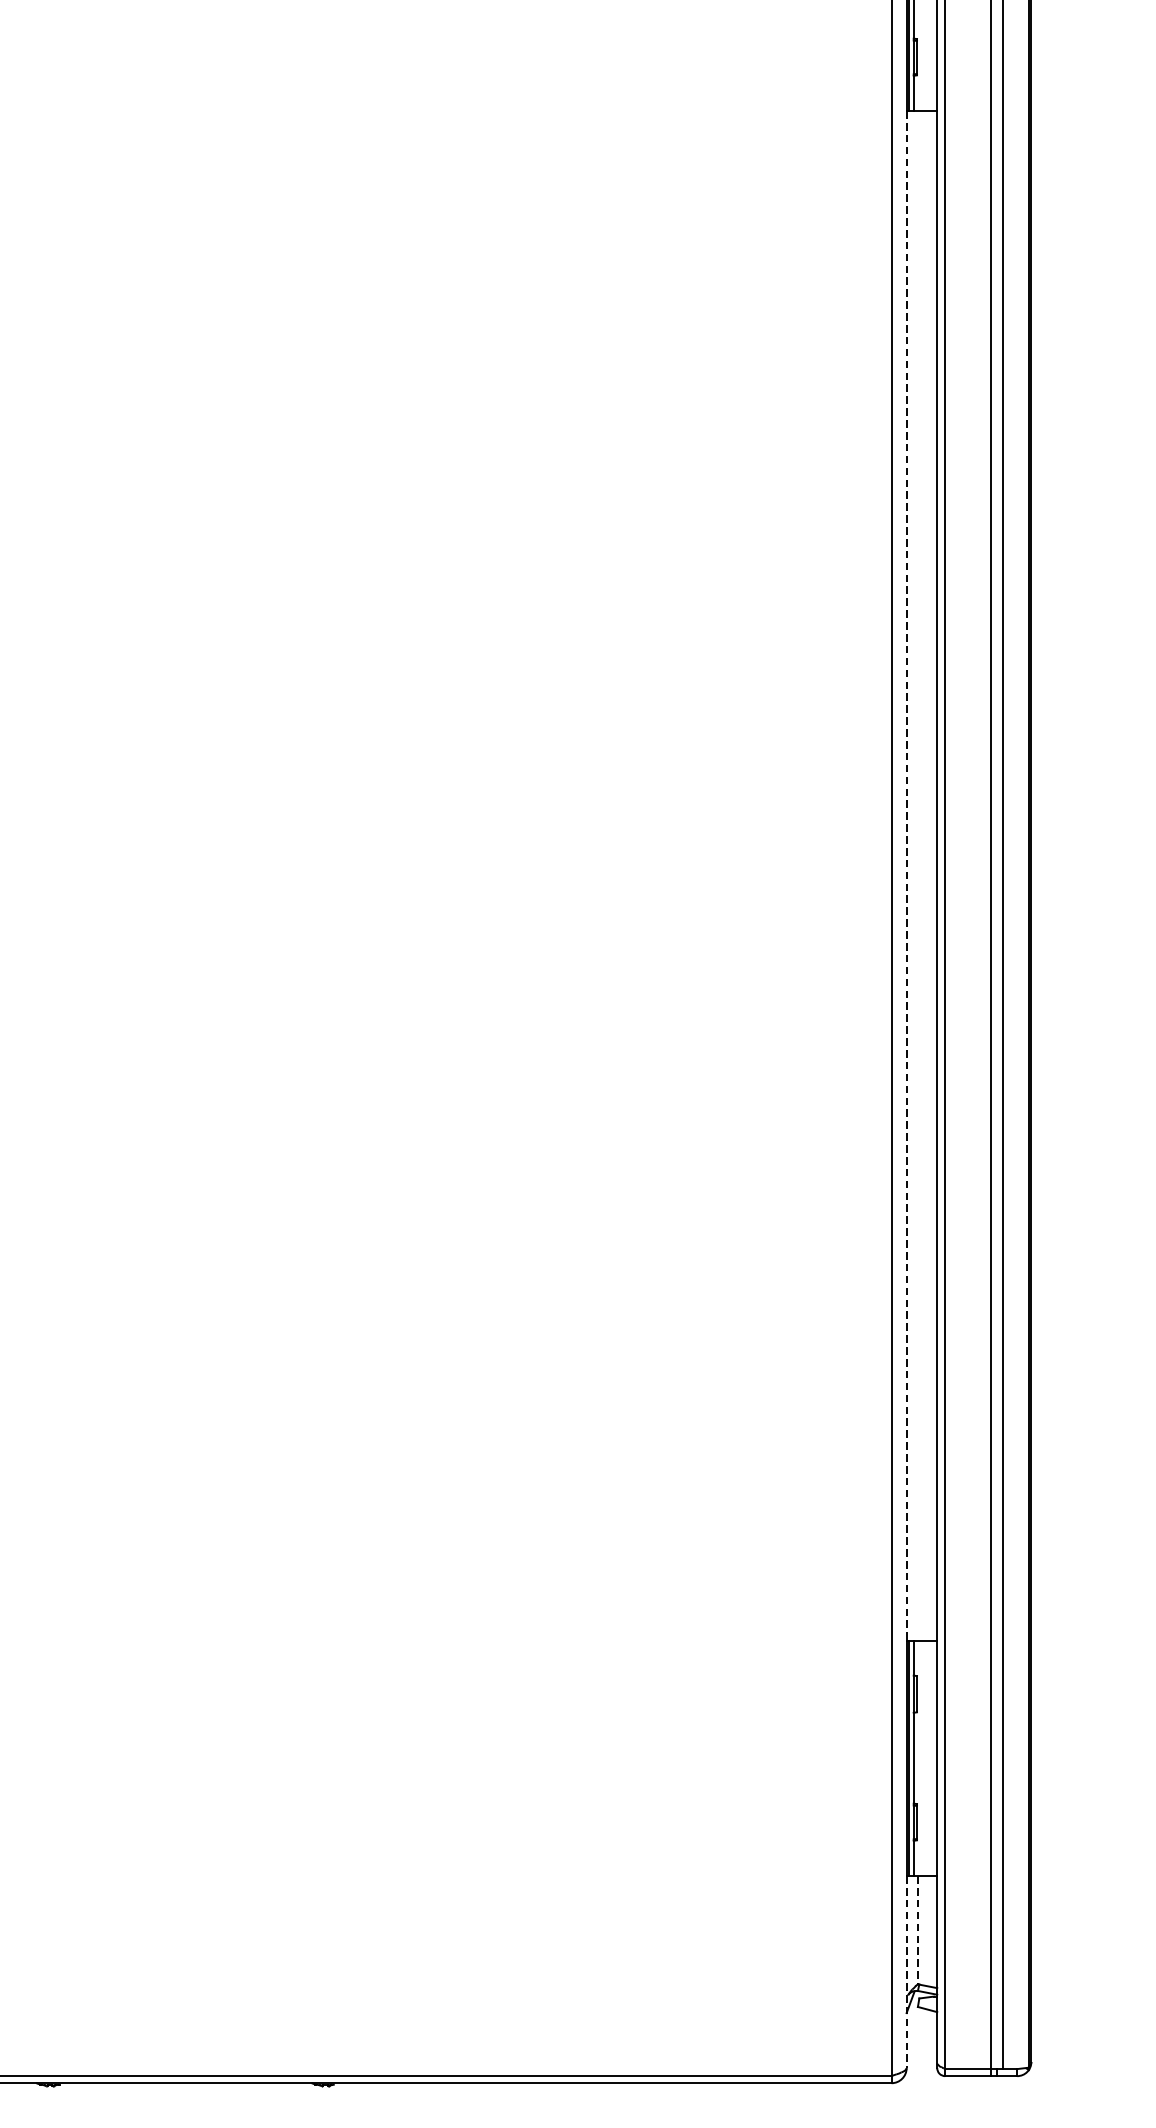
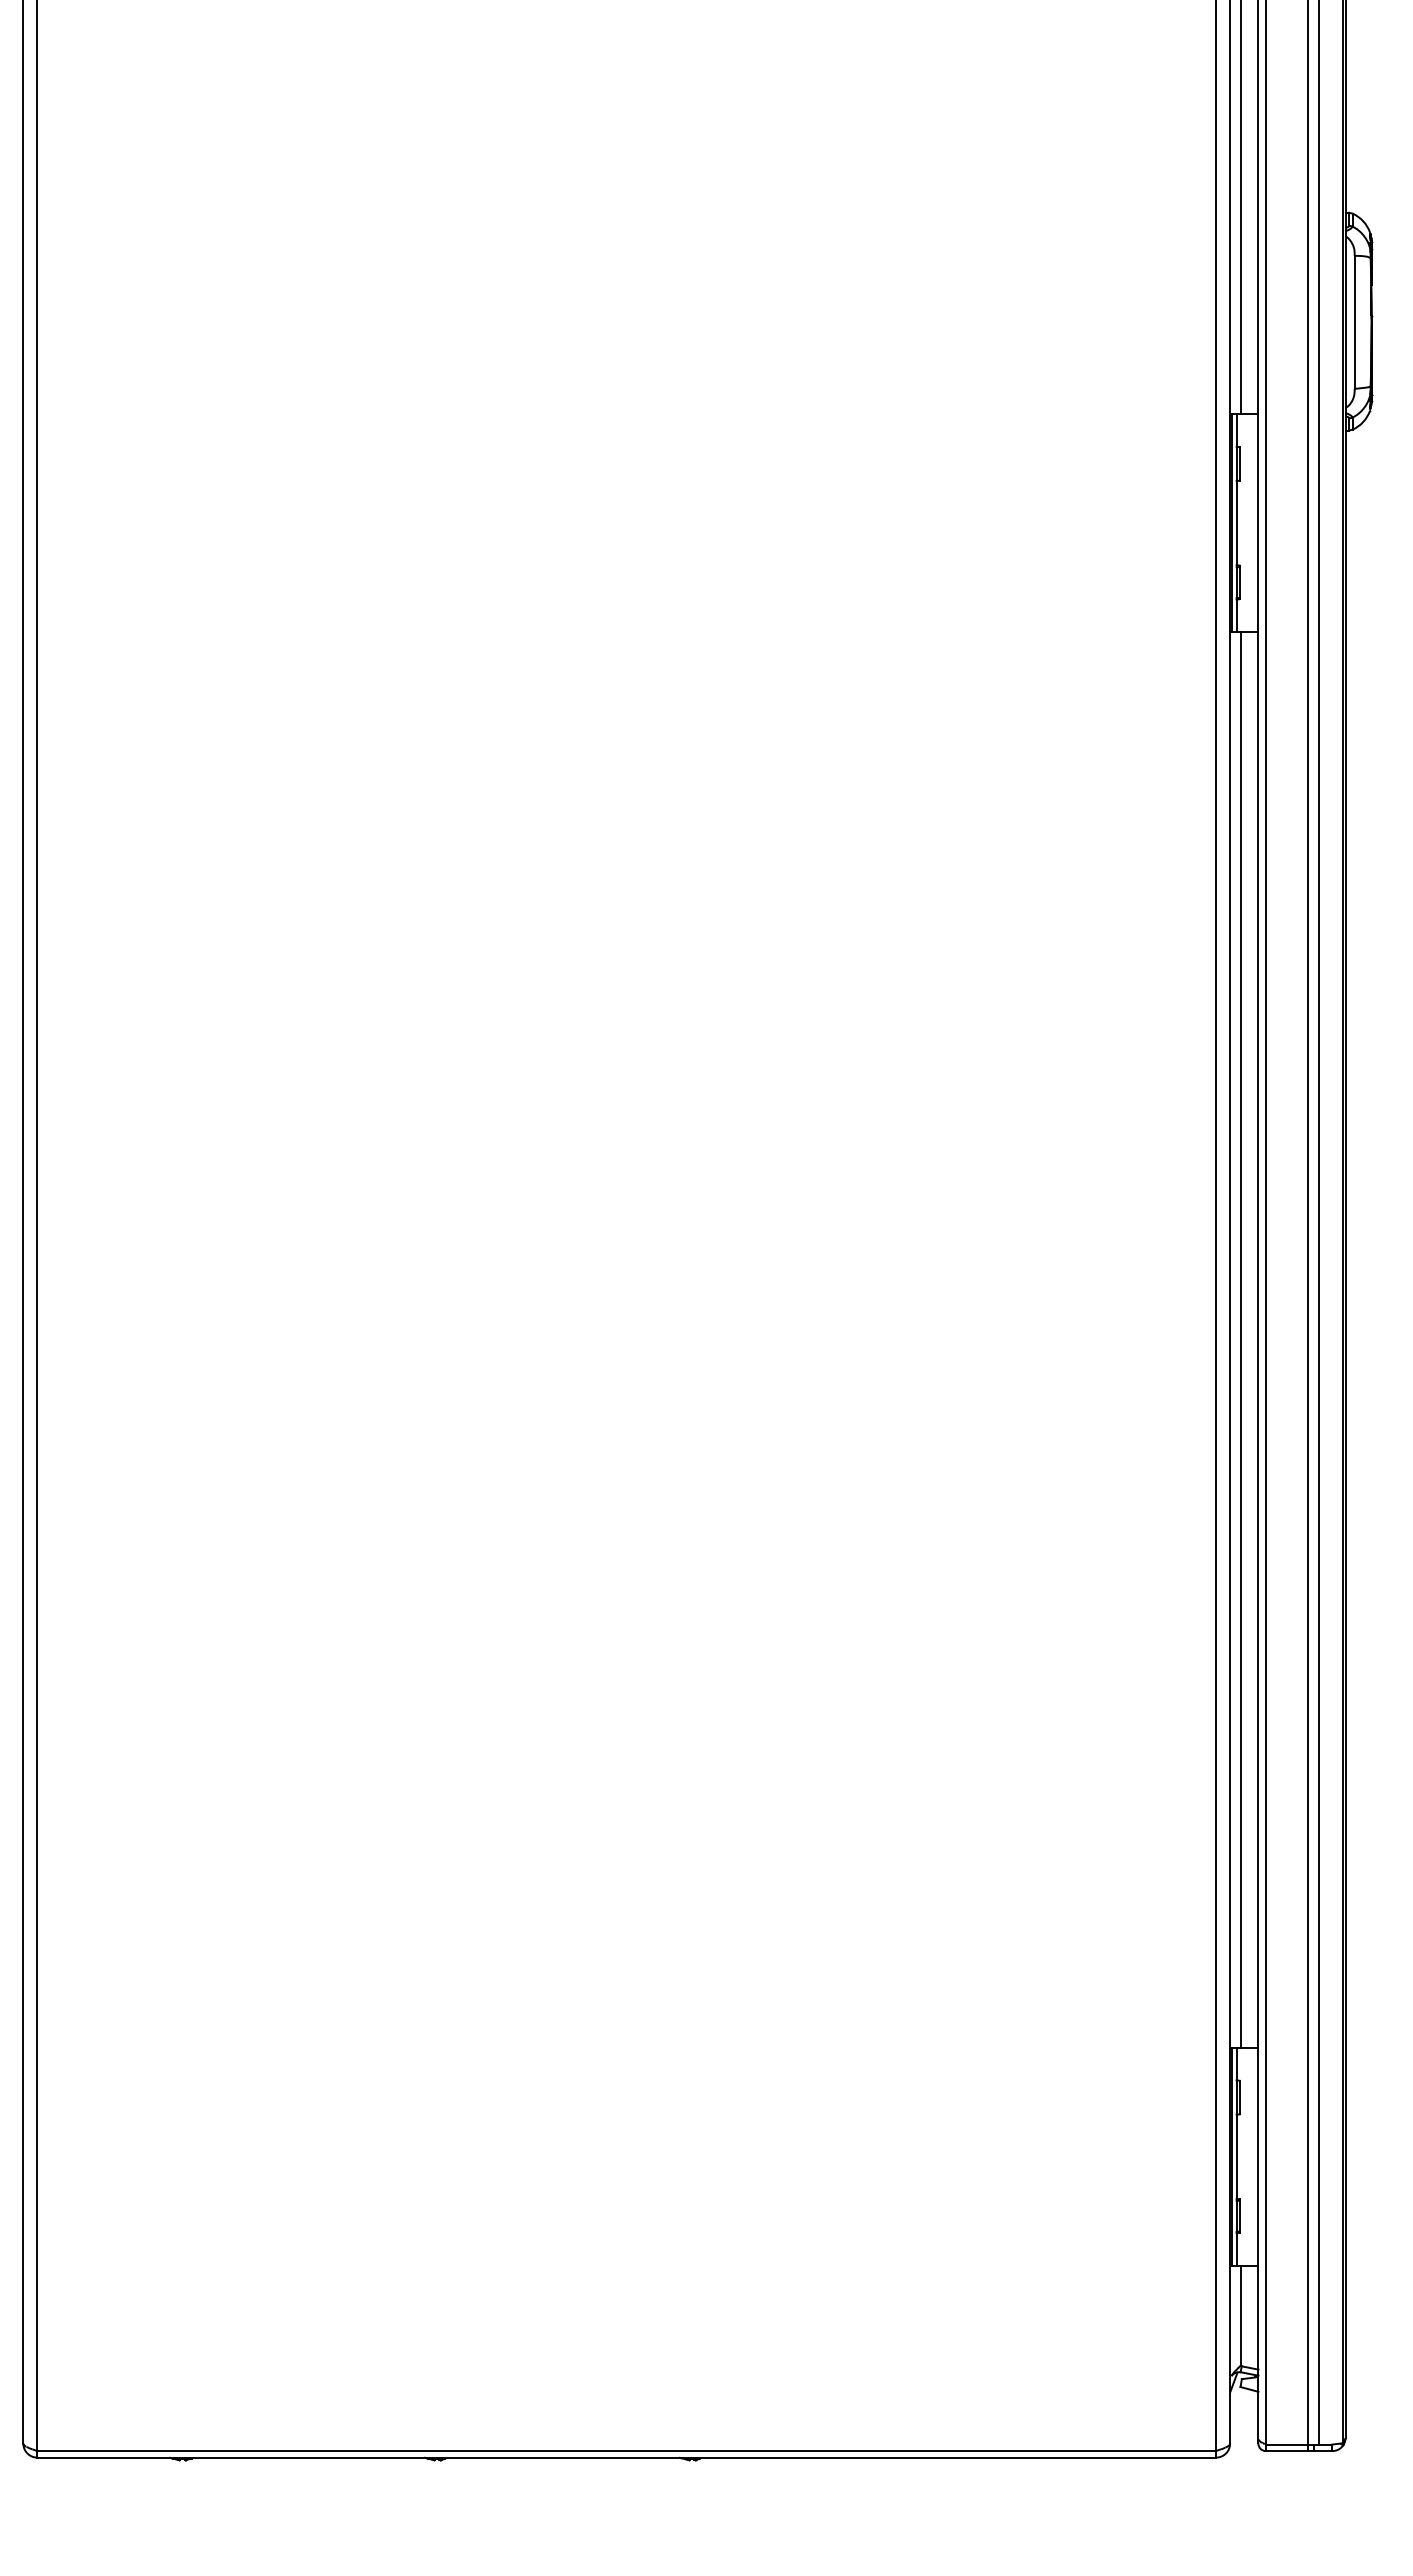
line: (907, 876) -> (1230, 1340), dashed -> solid
line: (917, 876) -> (1240, 1340), added
line: (917, 1930) -> (1240, 2316), dashed -> solid
line: (907, 1971) -> (1230, 2354), dashed -> solid

